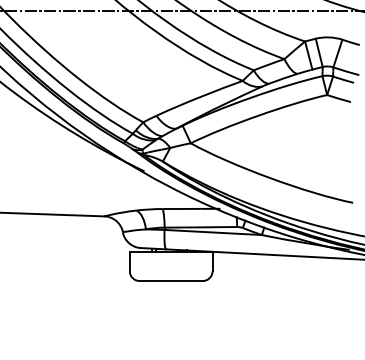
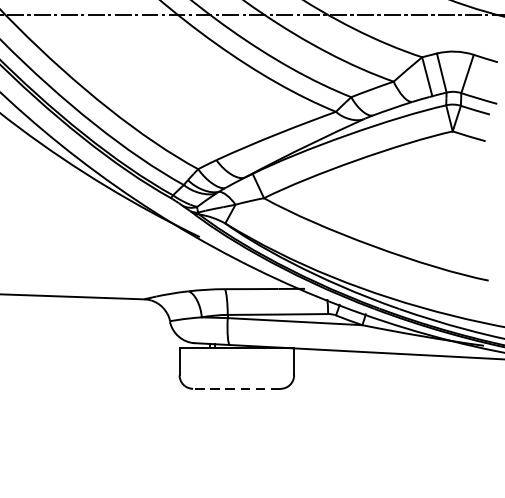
line: (171, 281) -> (237, 389), solid -> dashed

